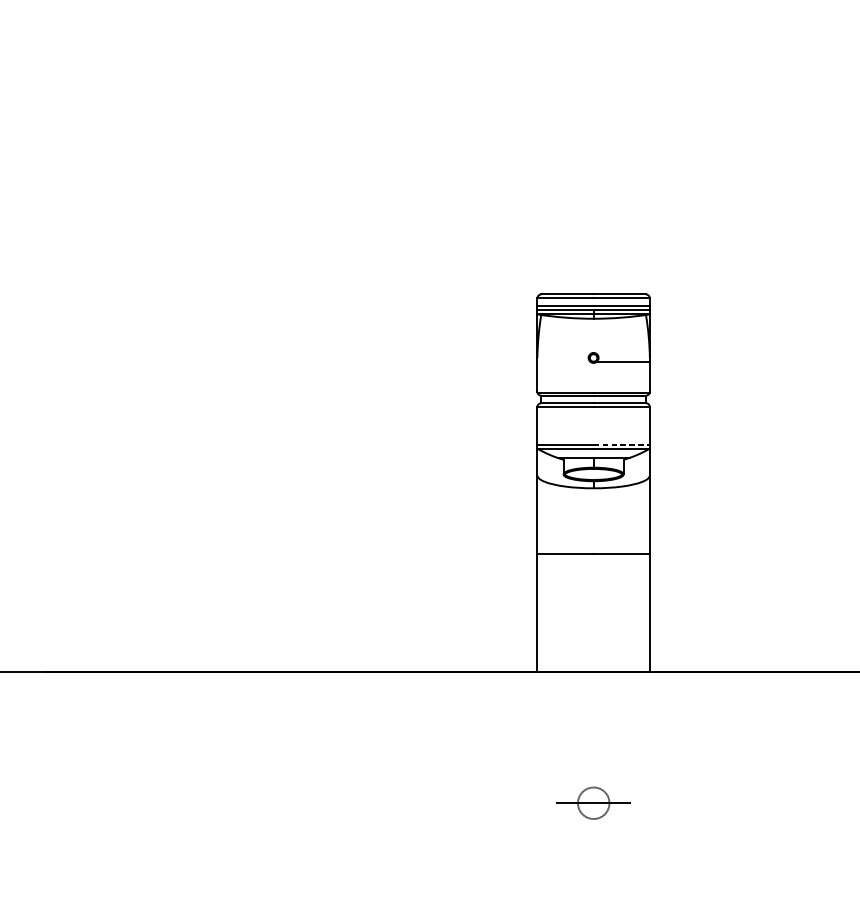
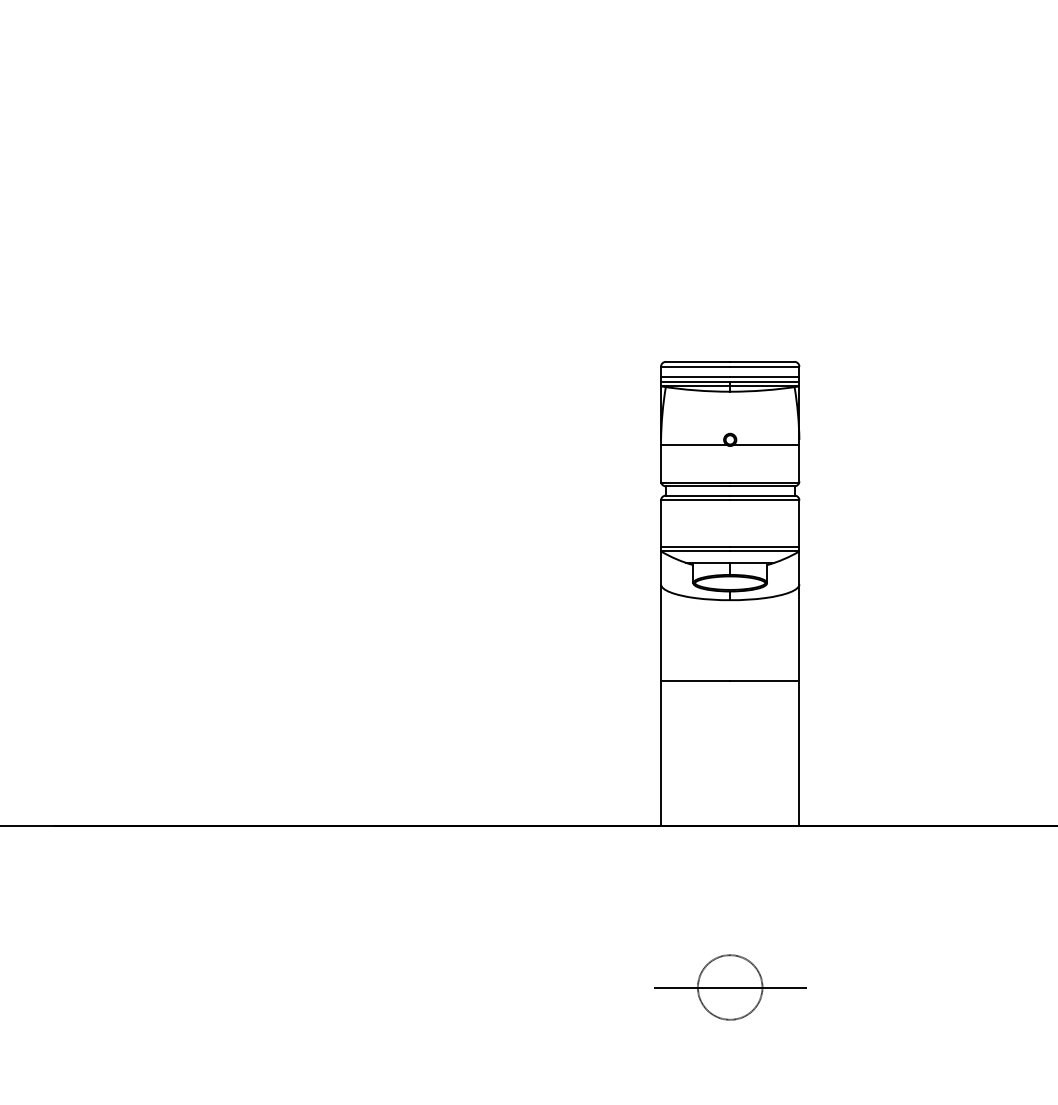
line: (563, 361) -> (693, 444), added
line: (621, 444) -> (764, 546), dashed -> solid
part: (593, 803) -> (730, 987), size x1.67

